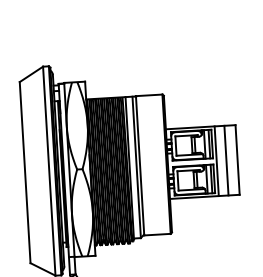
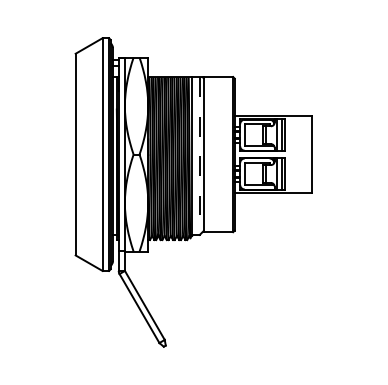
line: (226, 160) -> (299, 154), removed
line: (217, 161) -> (289, 154), removed
line: (136, 167) -> (199, 156), solid -> dashed

